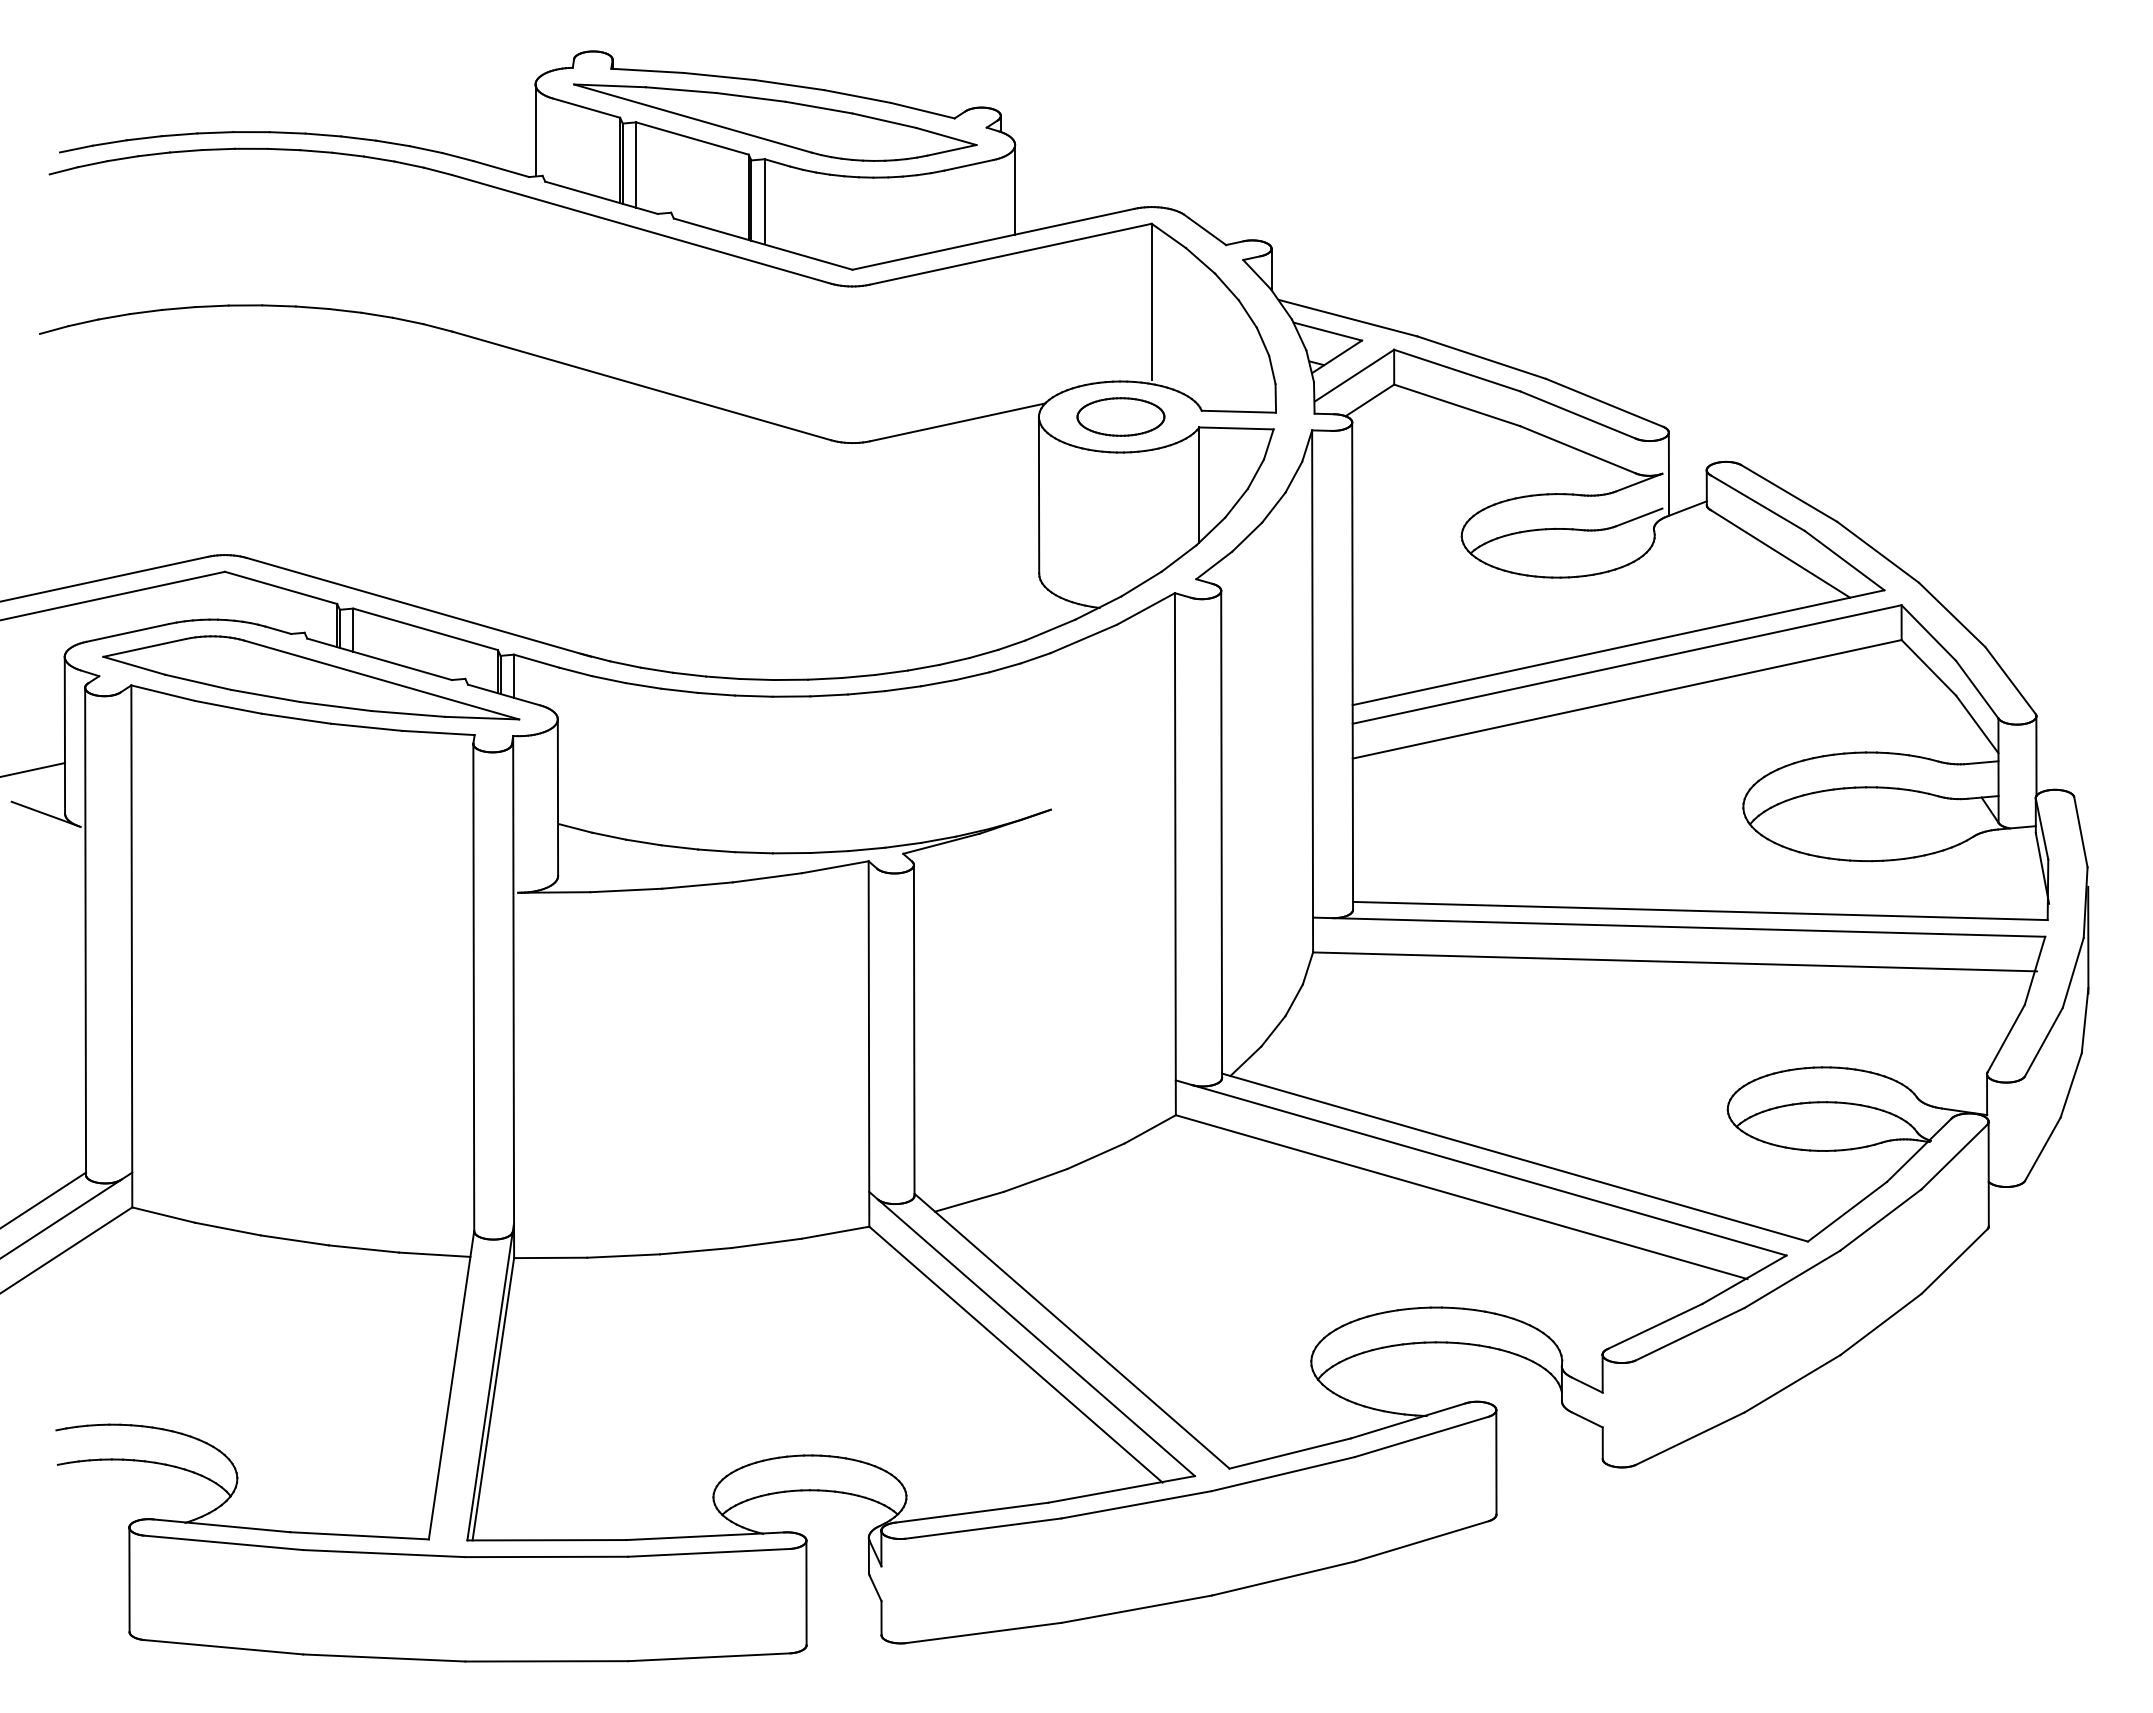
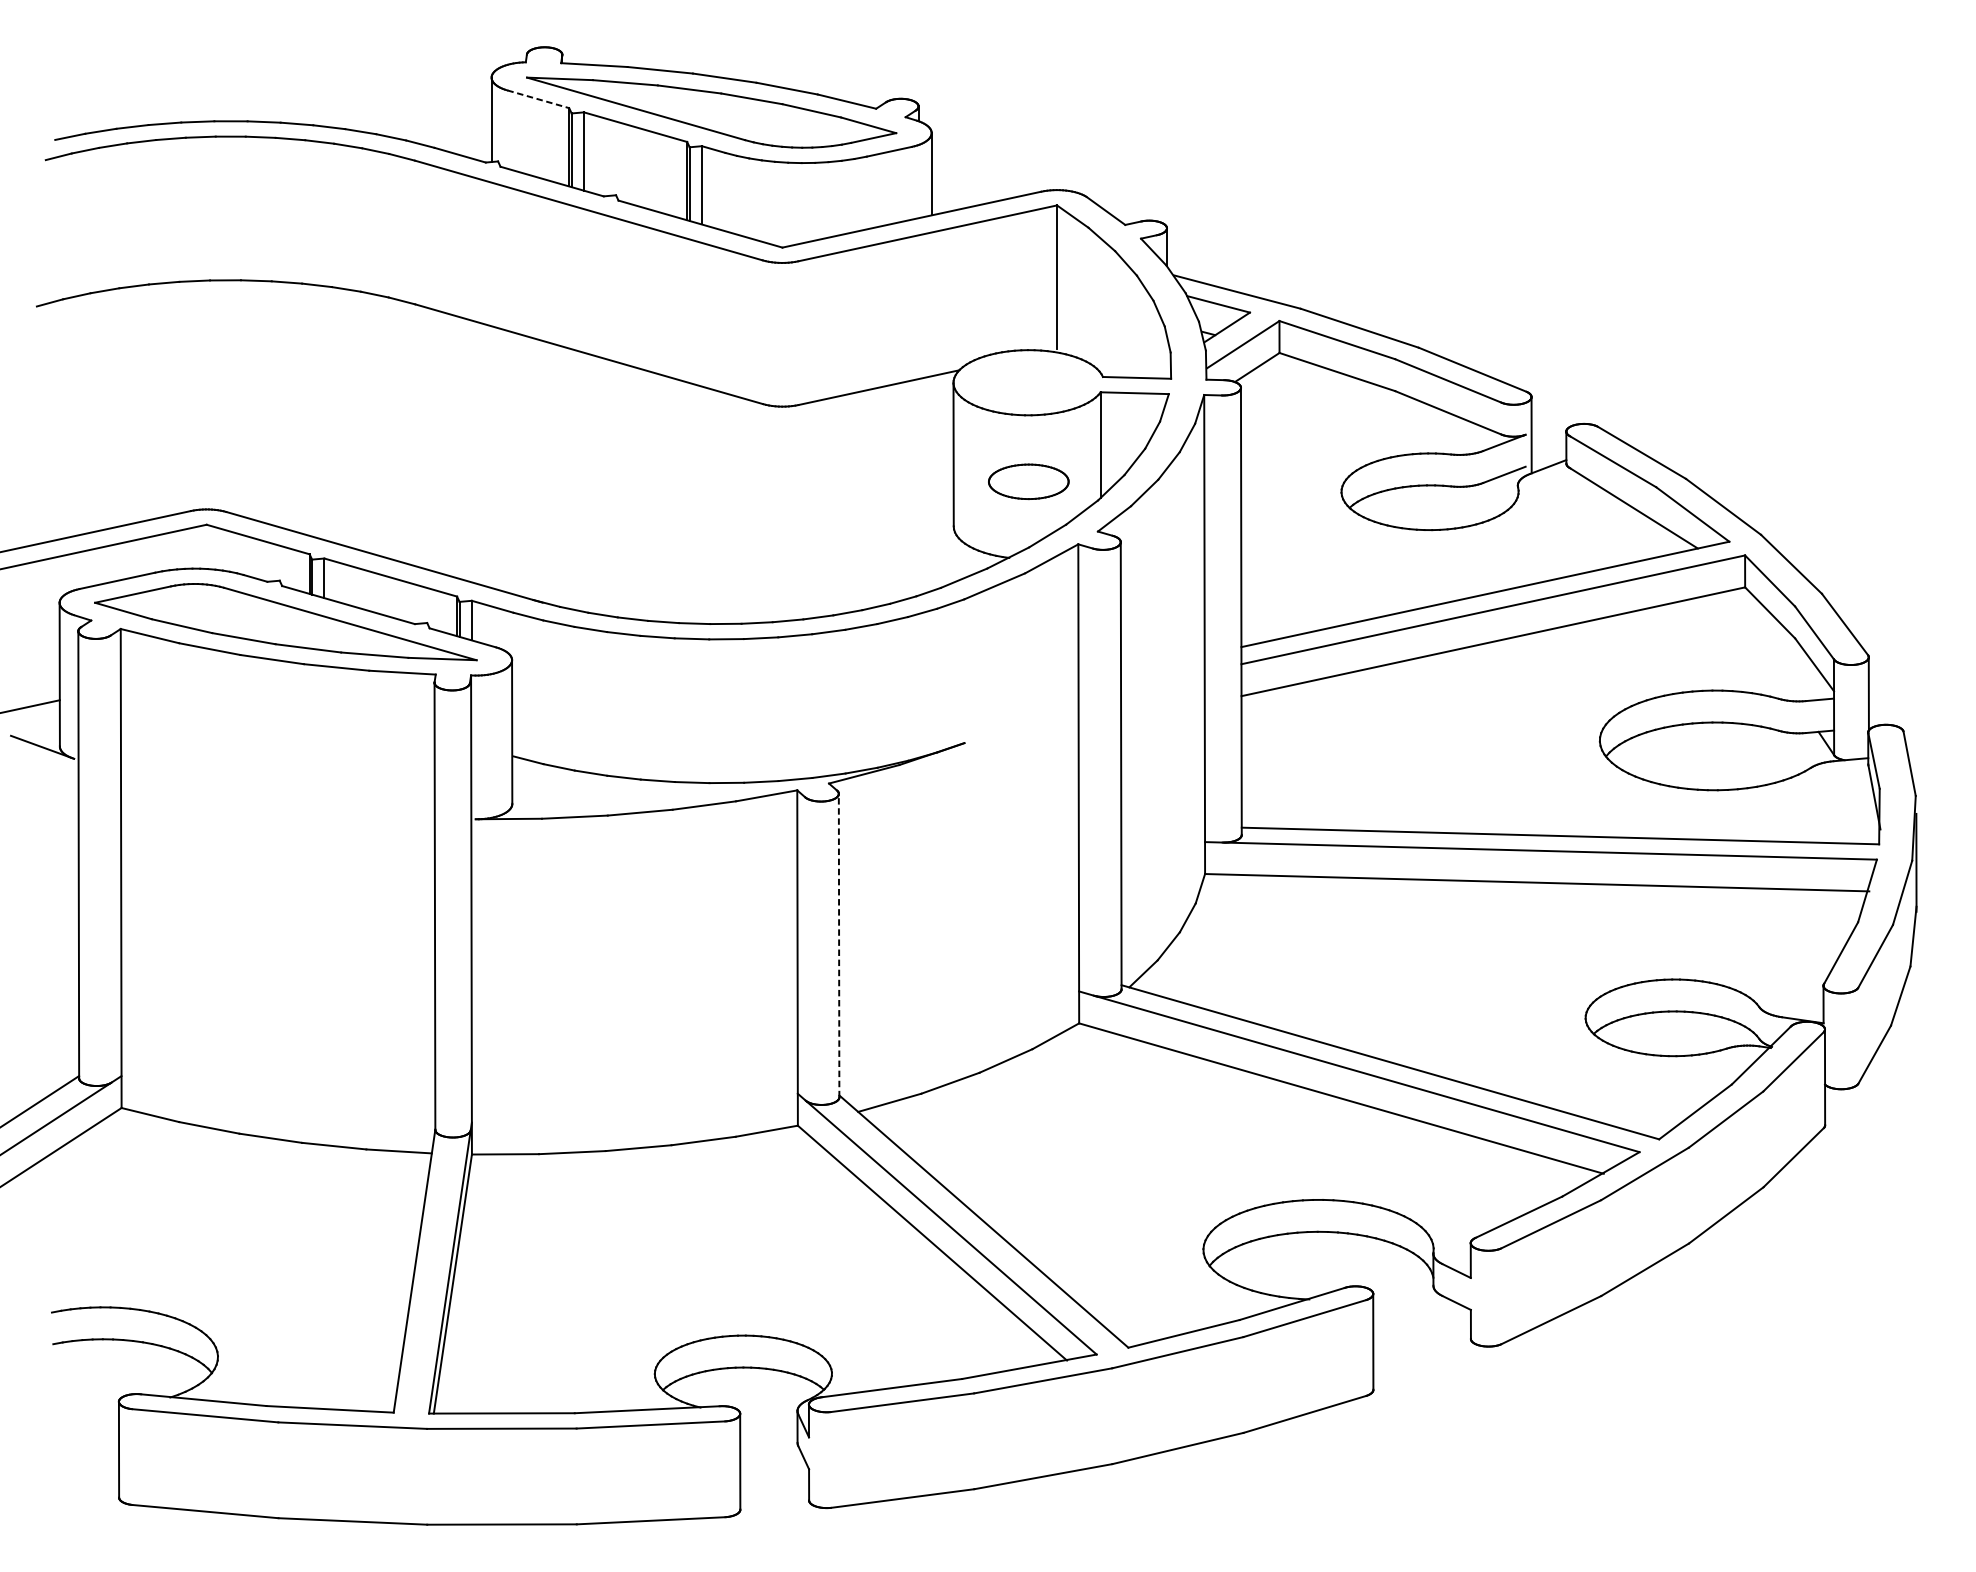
line: (586, 108) -> (538, 99), solid -> dashed
part: (1120, 416) -> (1028, 481), moved
line: (914, 1029) -> (839, 944), solid -> dashed

